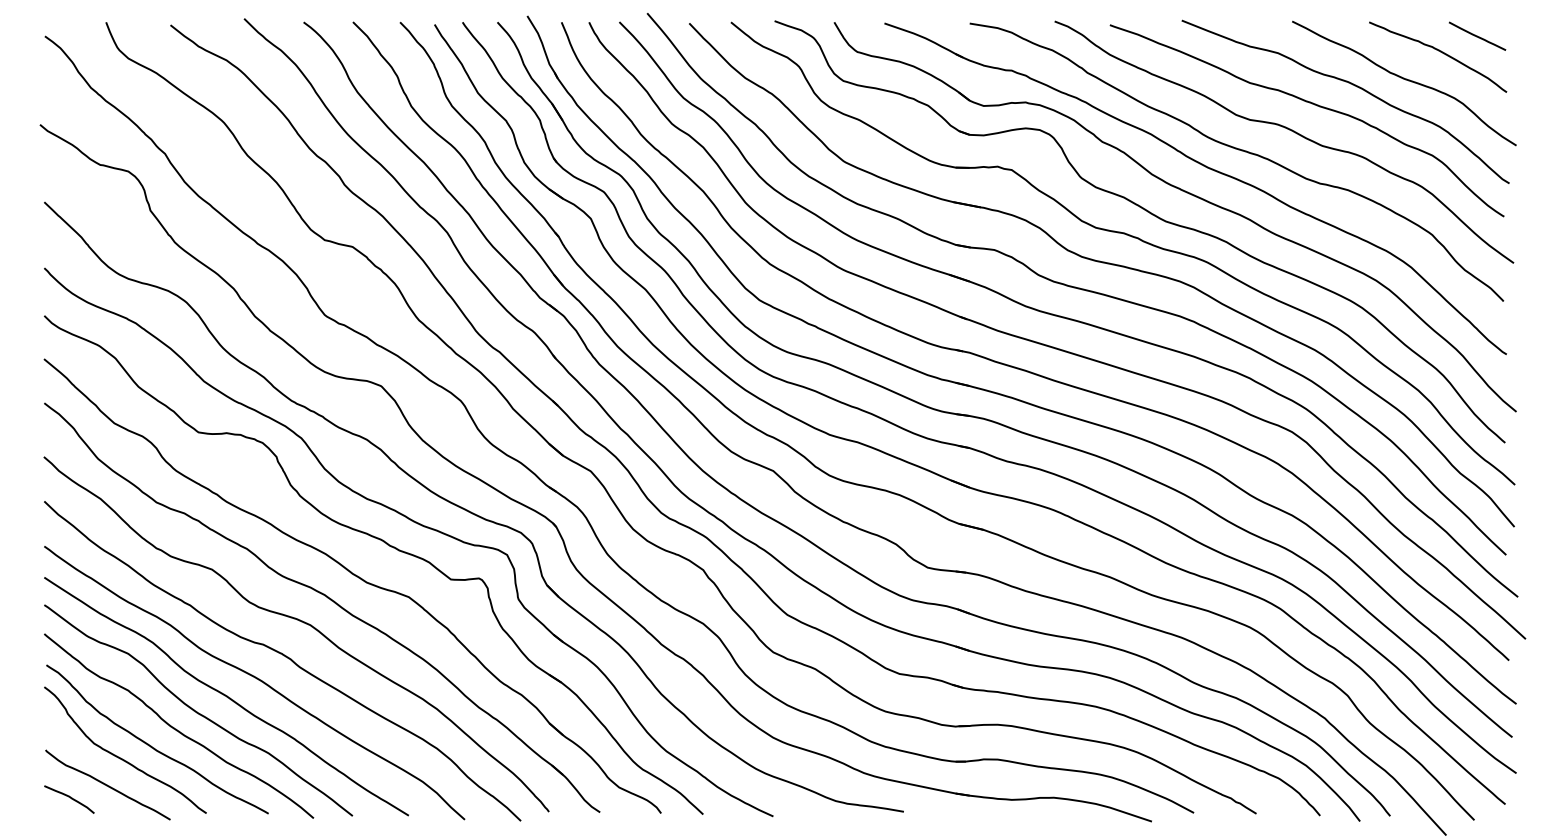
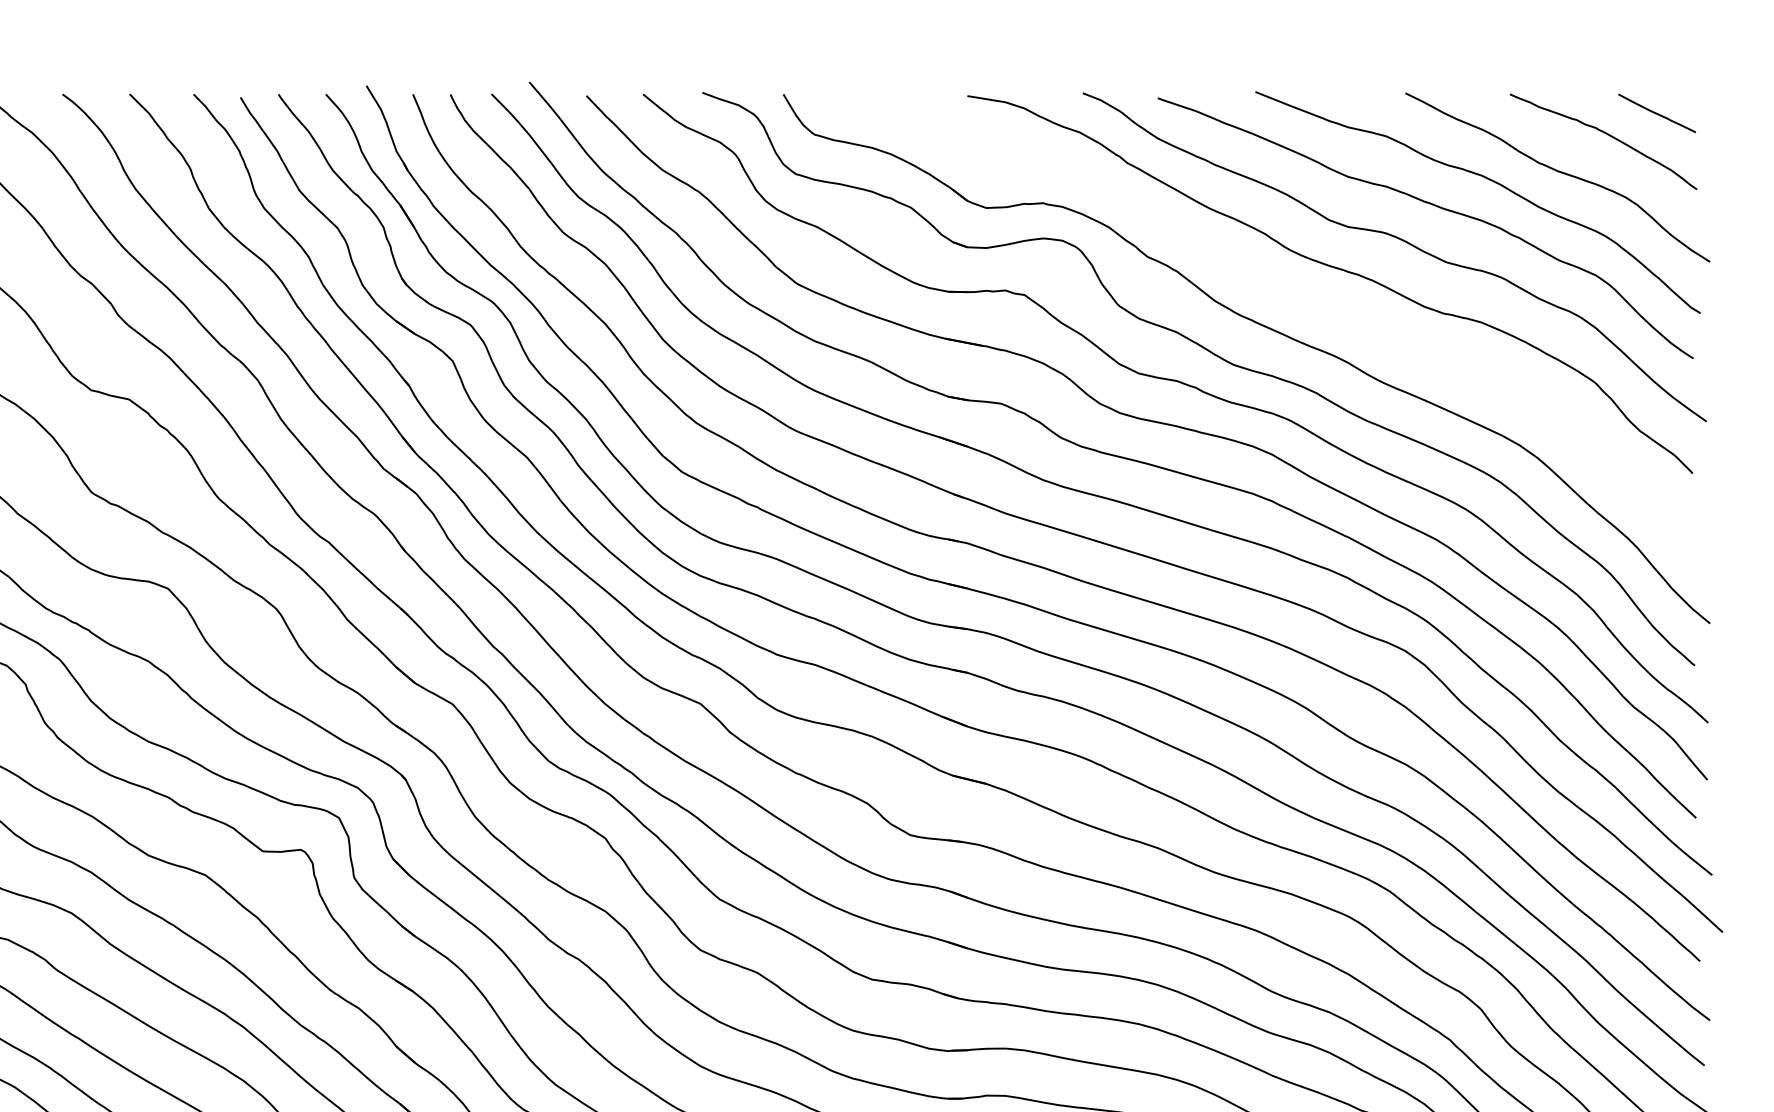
part: (1205, 167) -> (1287, 291), removed

